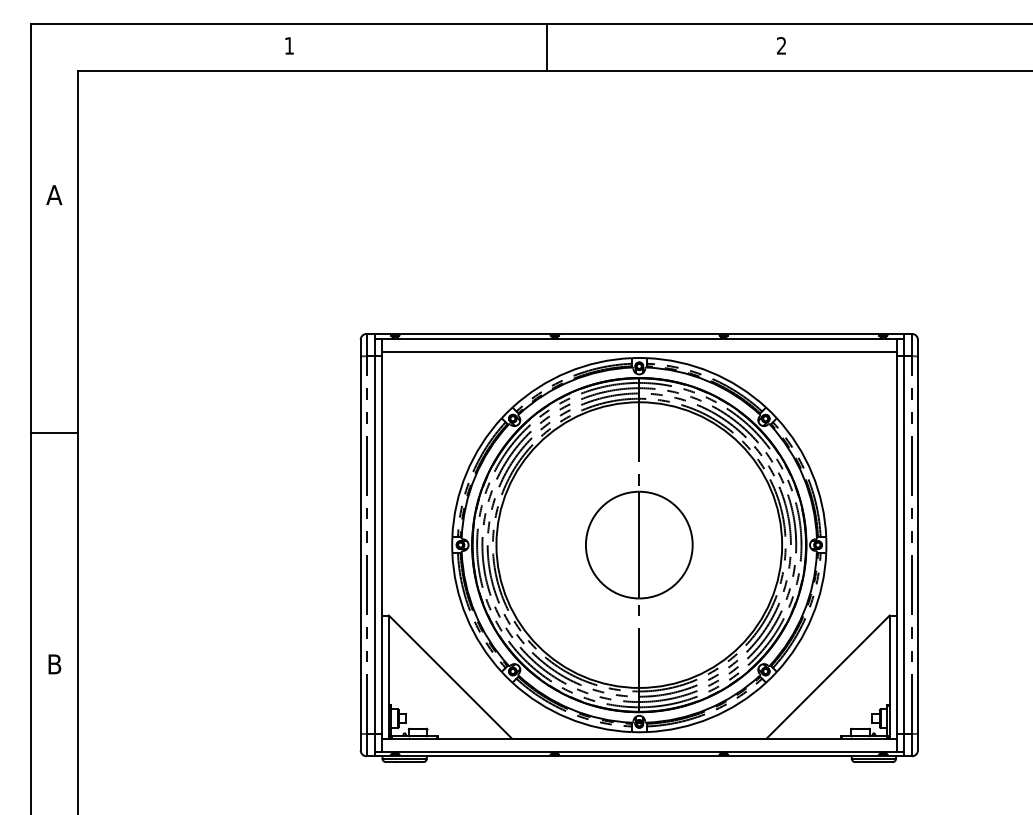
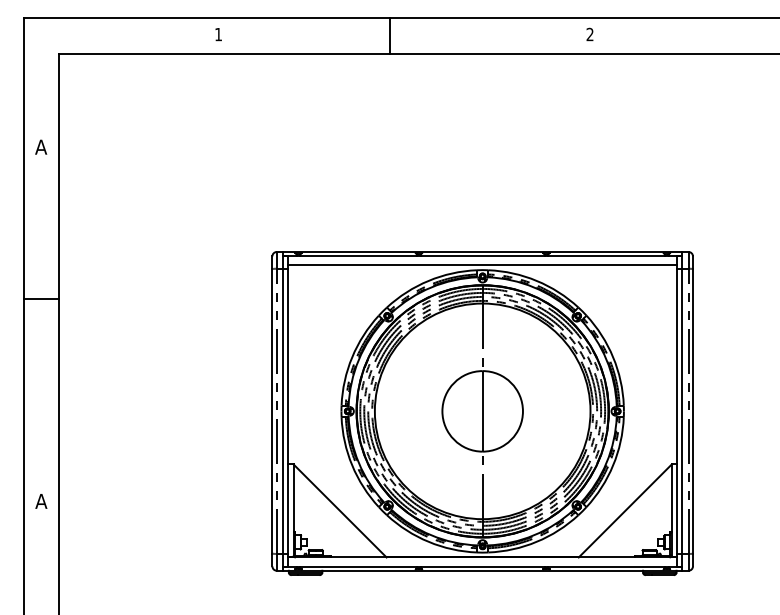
line: (547, 47) -> (390, 35), moved
line: (53, 432) -> (40, 298), moved
text: (54, 664) -> (41, 501), B -> A

